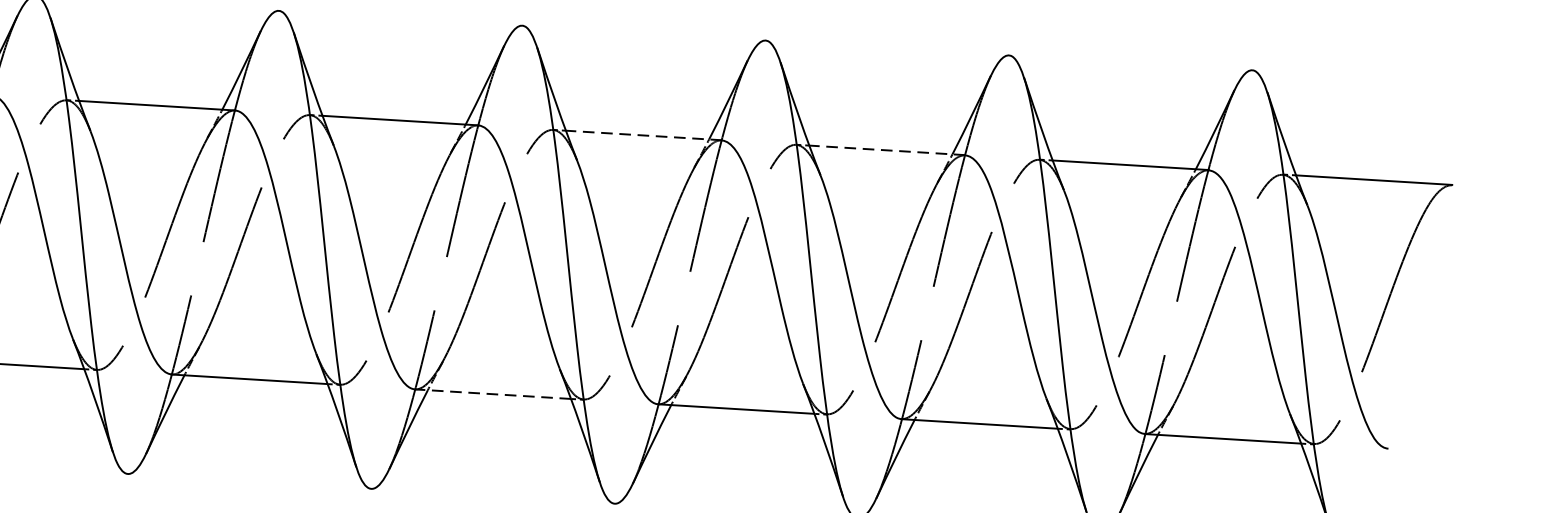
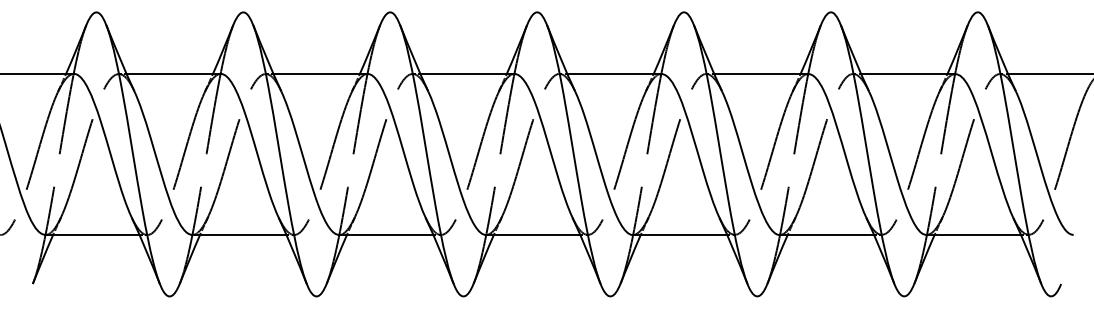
line: (642, 134) -> (613, 73), dashed -> solid
line: (886, 149) -> (760, 73), dashed -> solid
line: (491, 394) -> (532, 235), dashed -> solid

